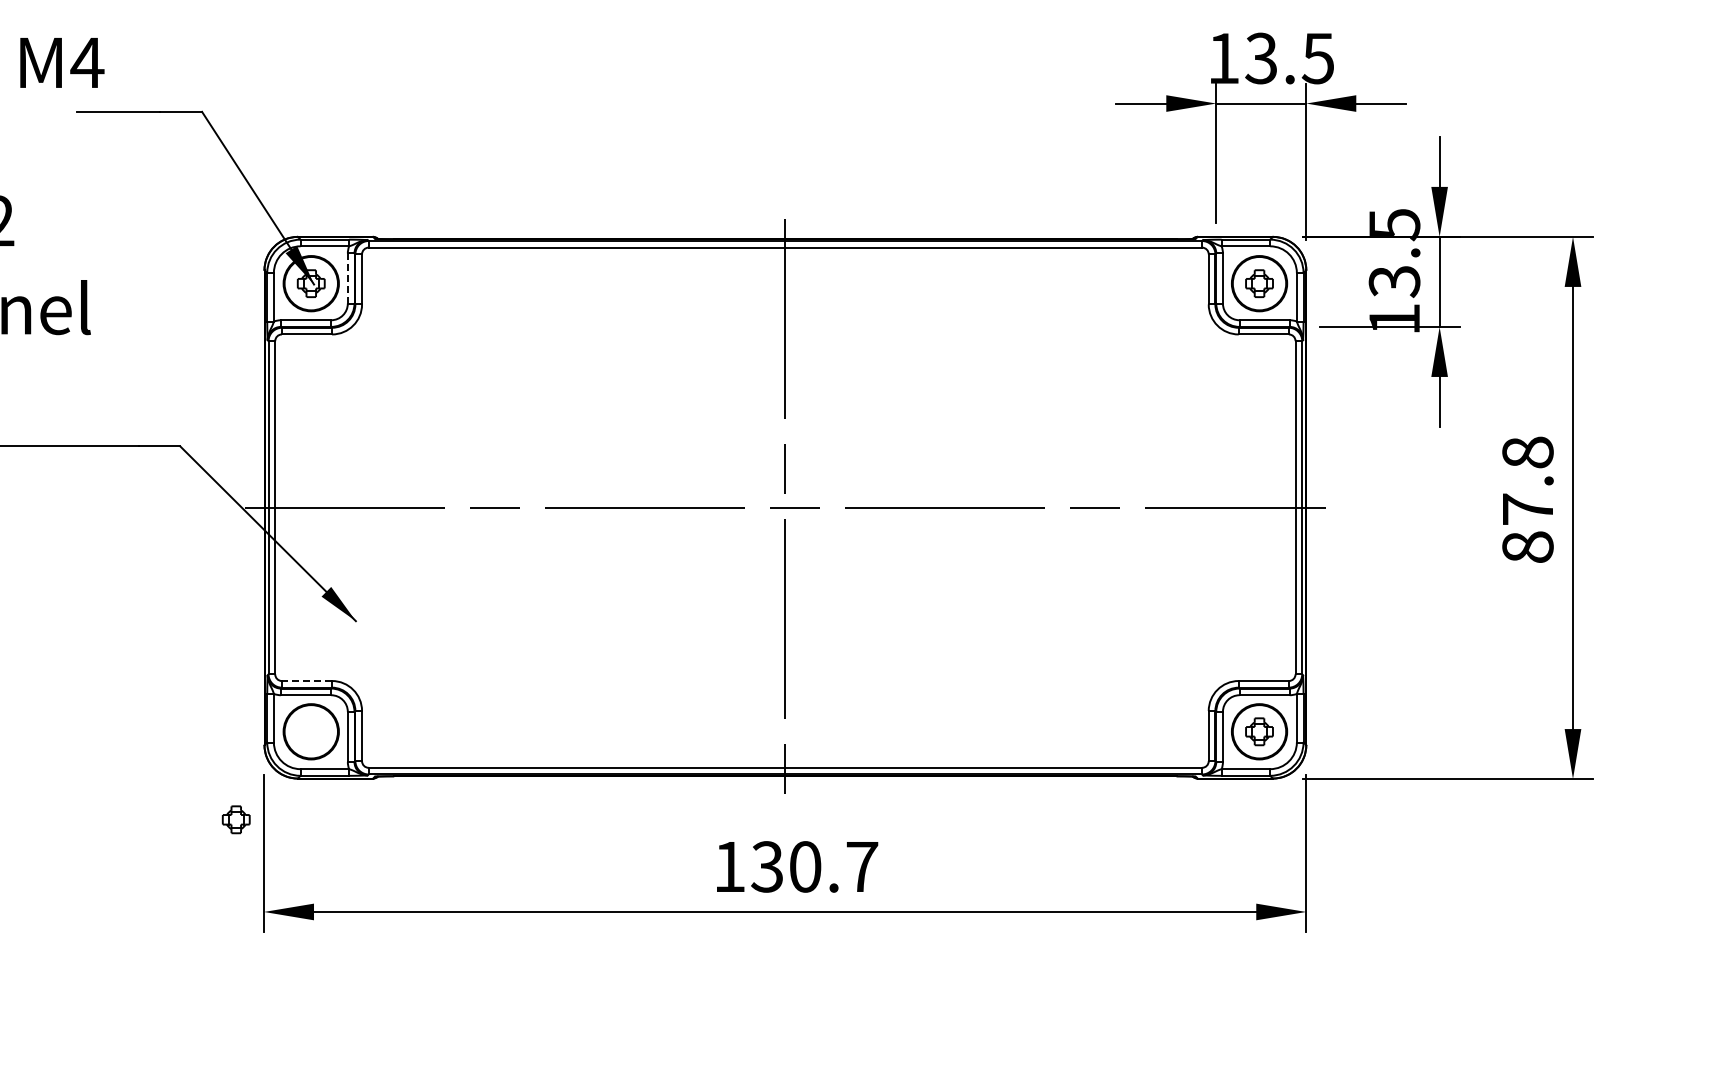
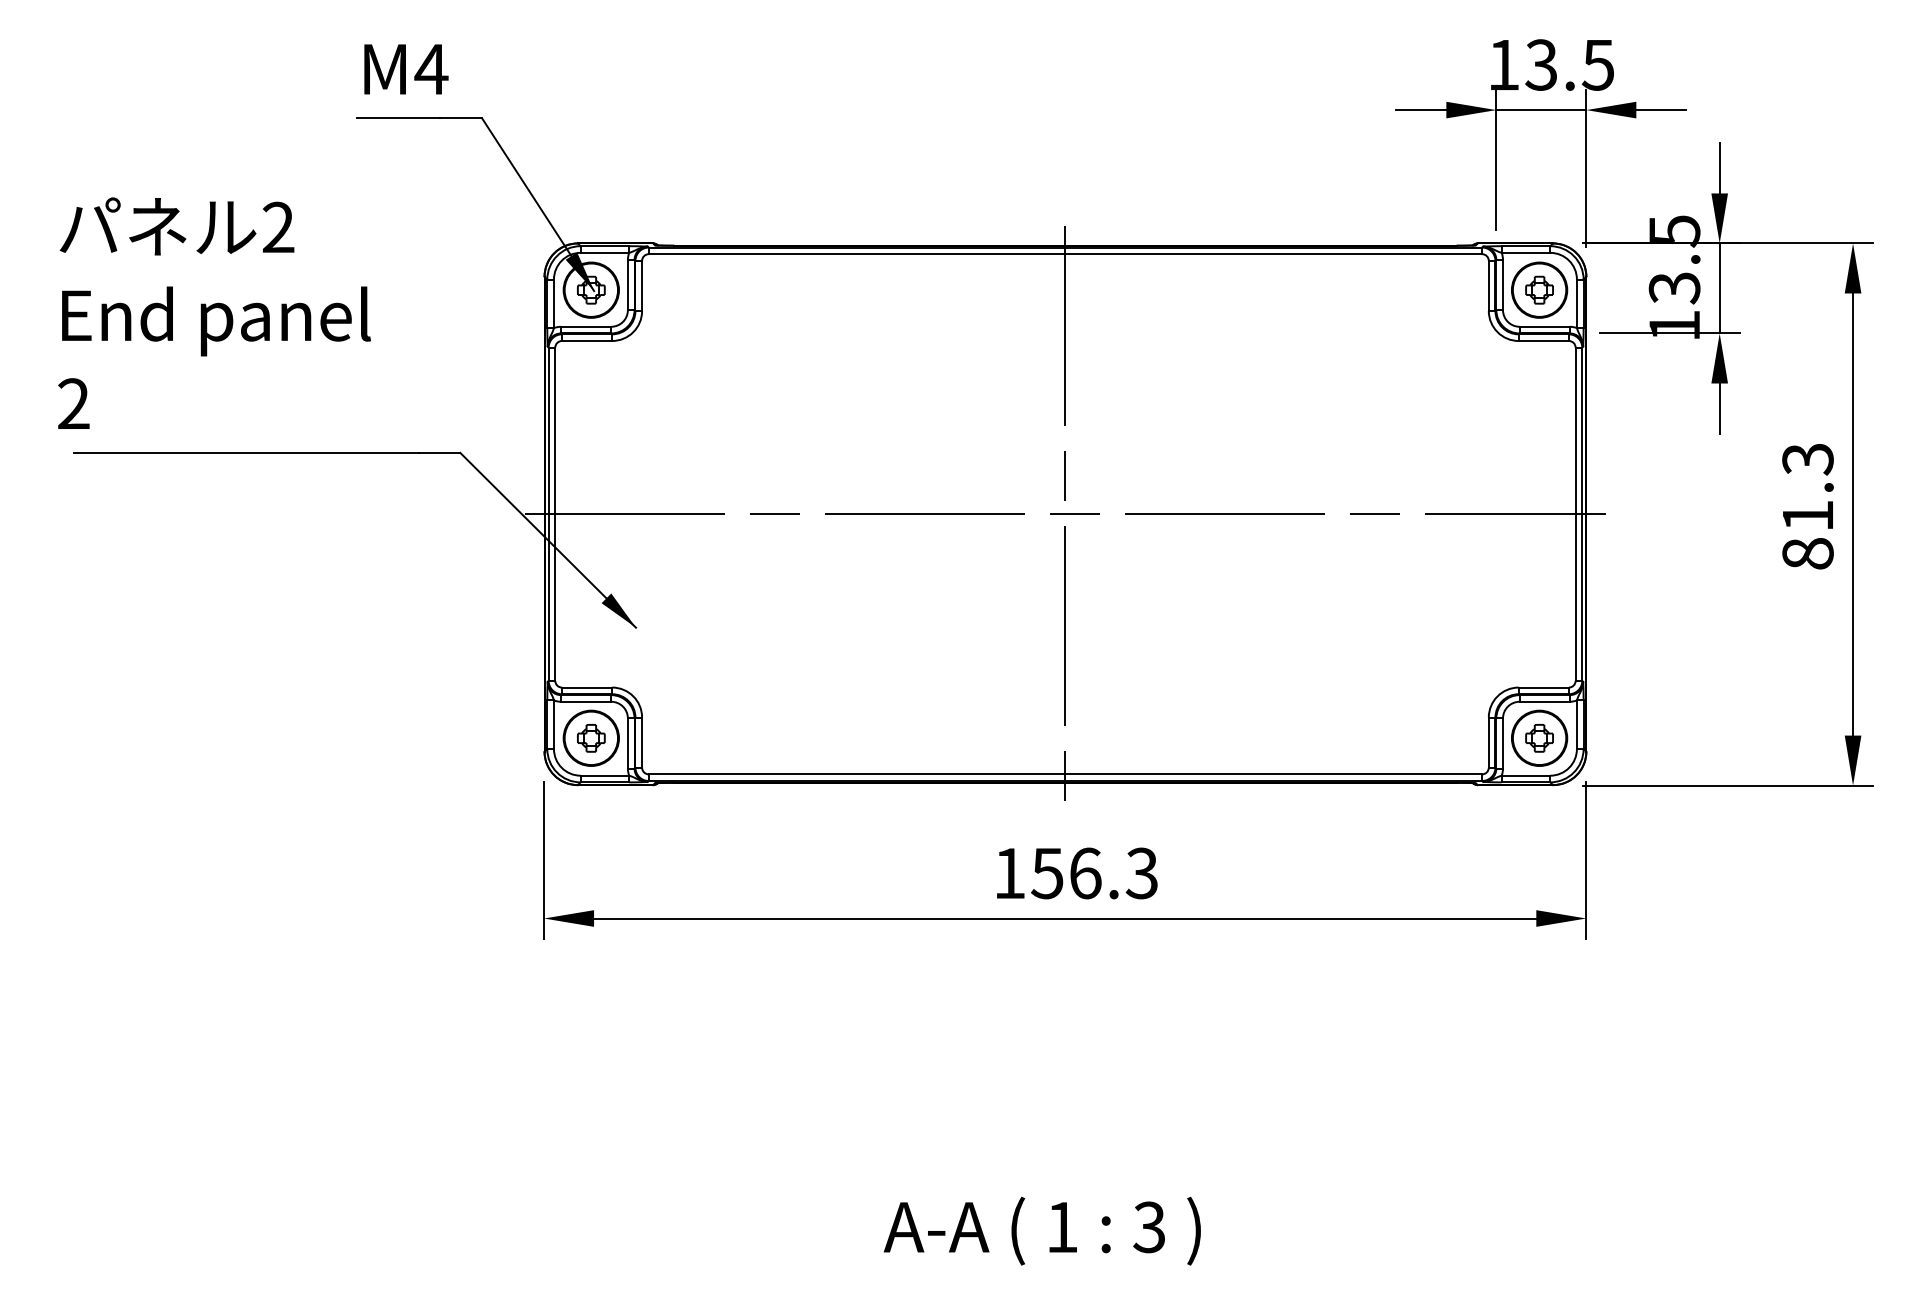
text: (62, 62) -> (406, 69), moved
line: (347, 278) -> (627, 285), dashed -> solid
text: (1527, 480) -> (1807, 487), 87.8 -> 81.3
line: (306, 680) -> (586, 687), dashed -> solid
part: (236, 819) -> (591, 738), moved
text: (814, 866) -> (1094, 873), 130.7 -> 156.3

